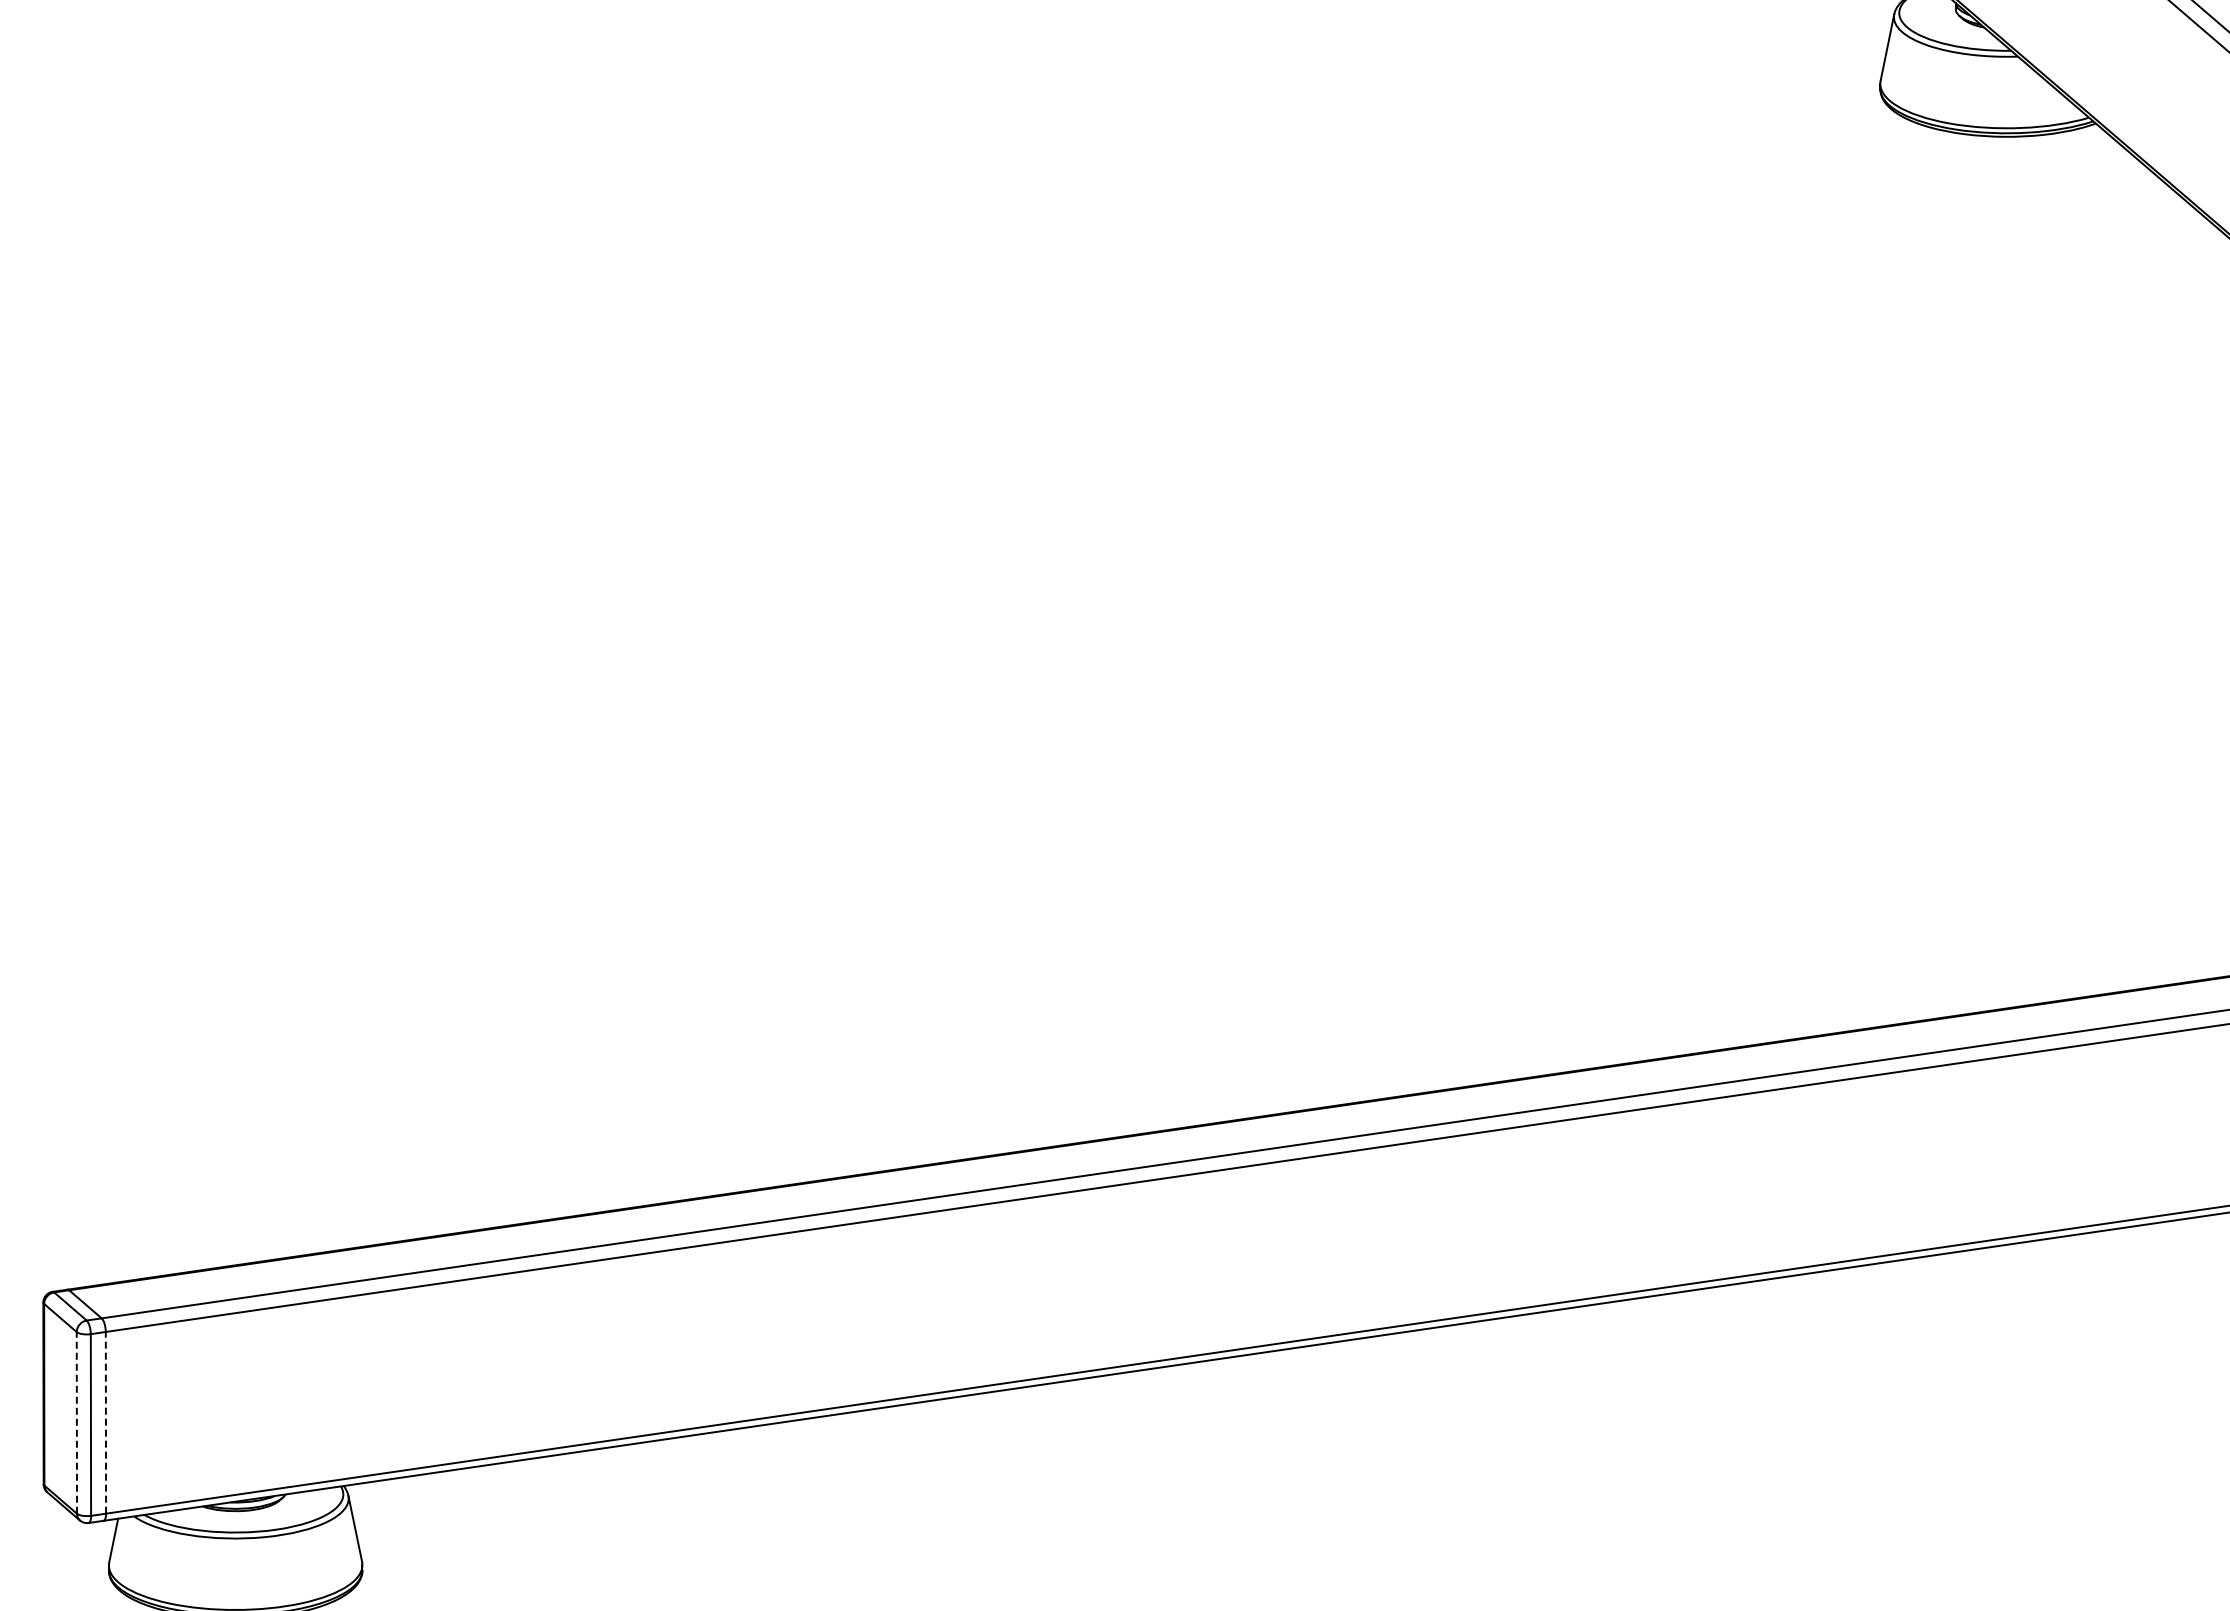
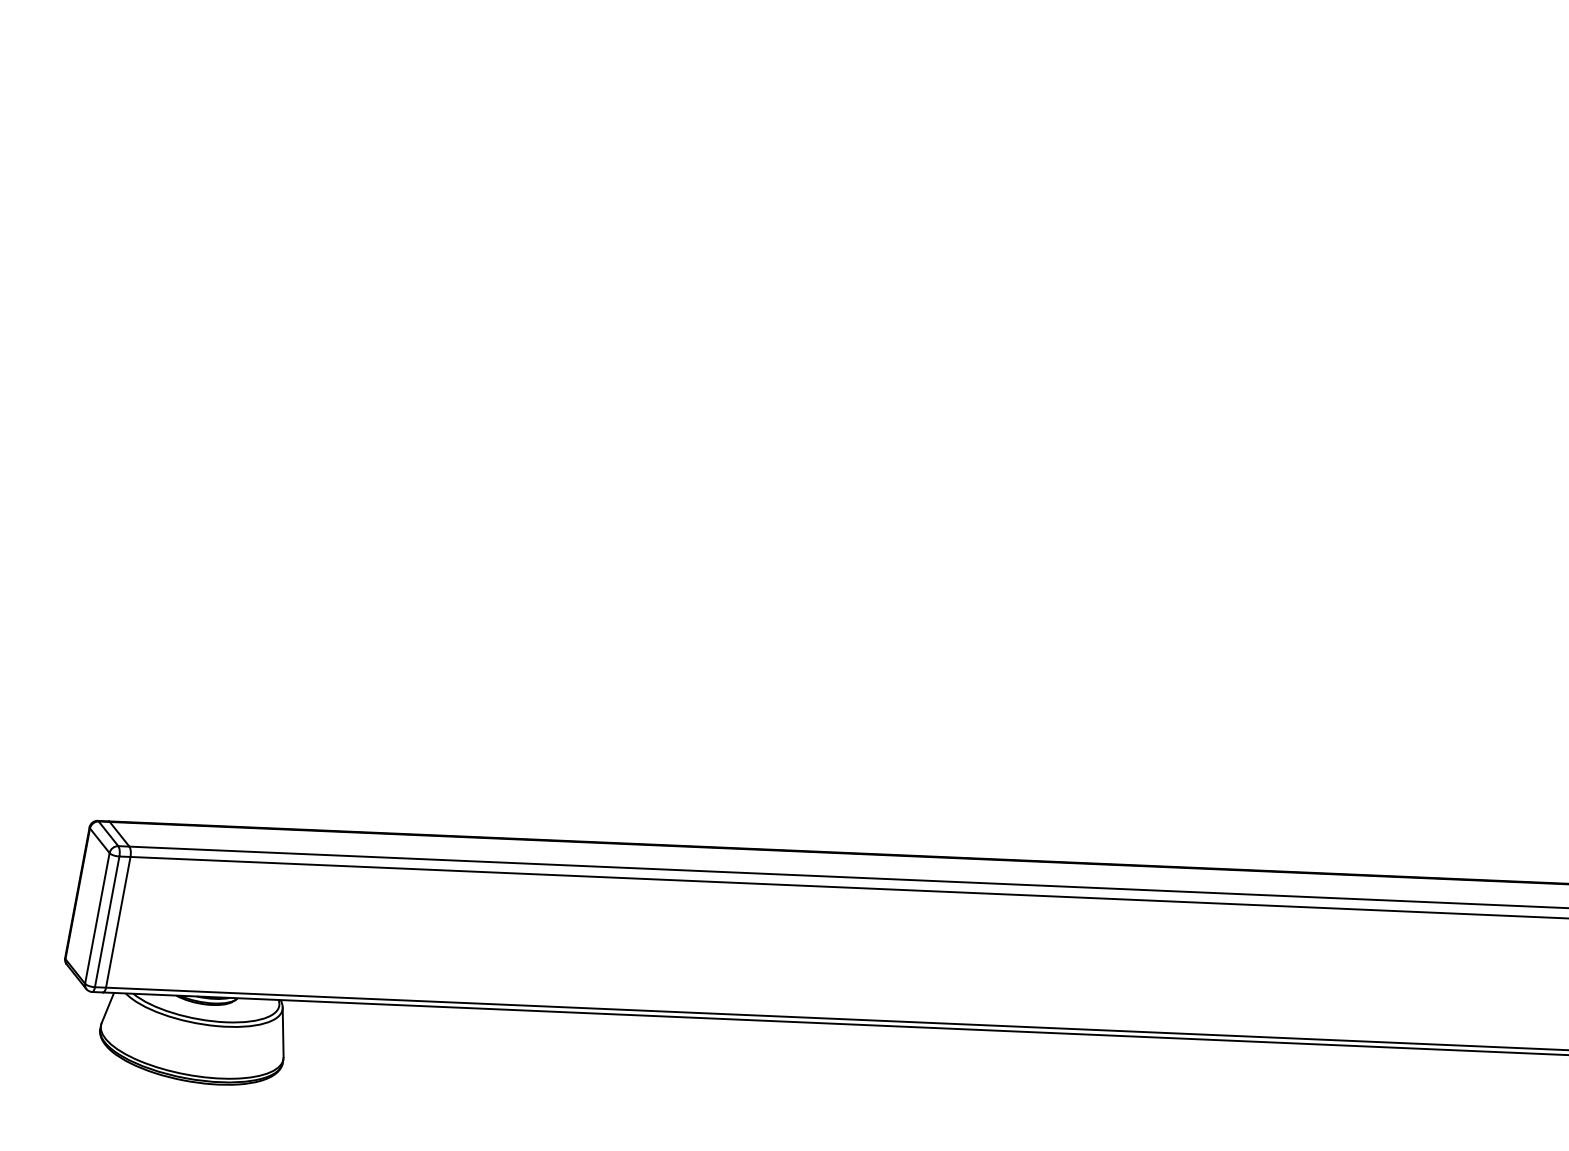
line: (76, 1422) -> (97, 918), dashed -> solid
line: (105, 1422) -> (117, 922), dashed -> solid

